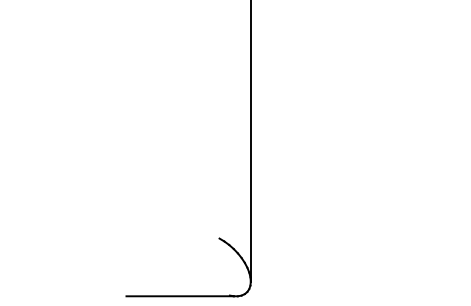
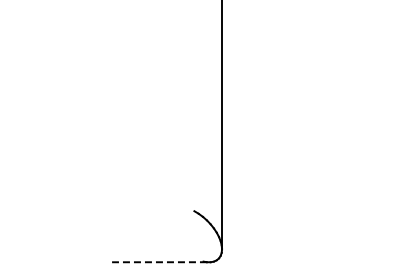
line: (180, 296) -> (159, 262), solid -> dashed

